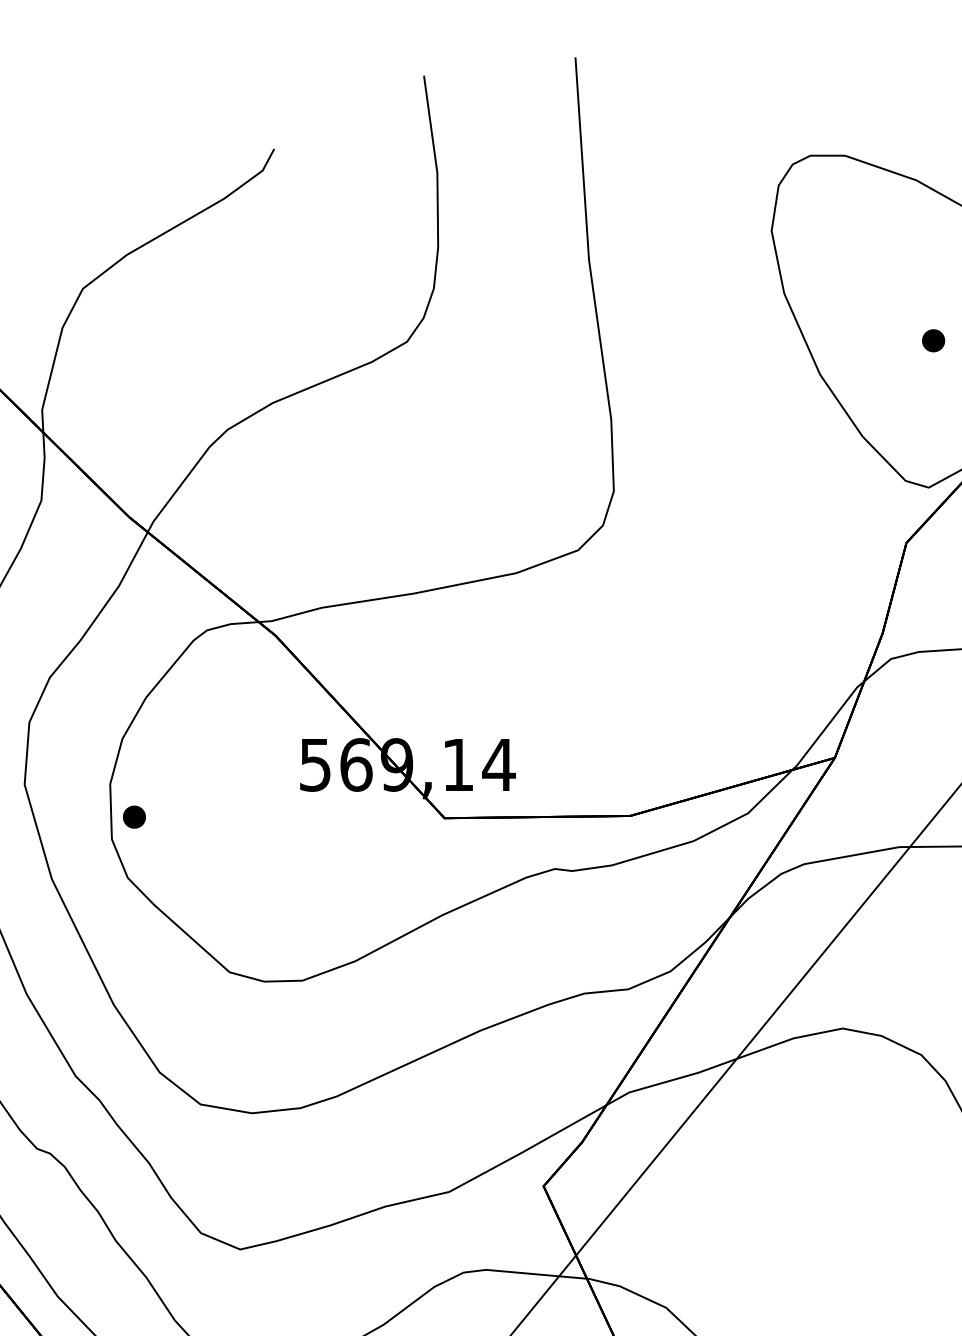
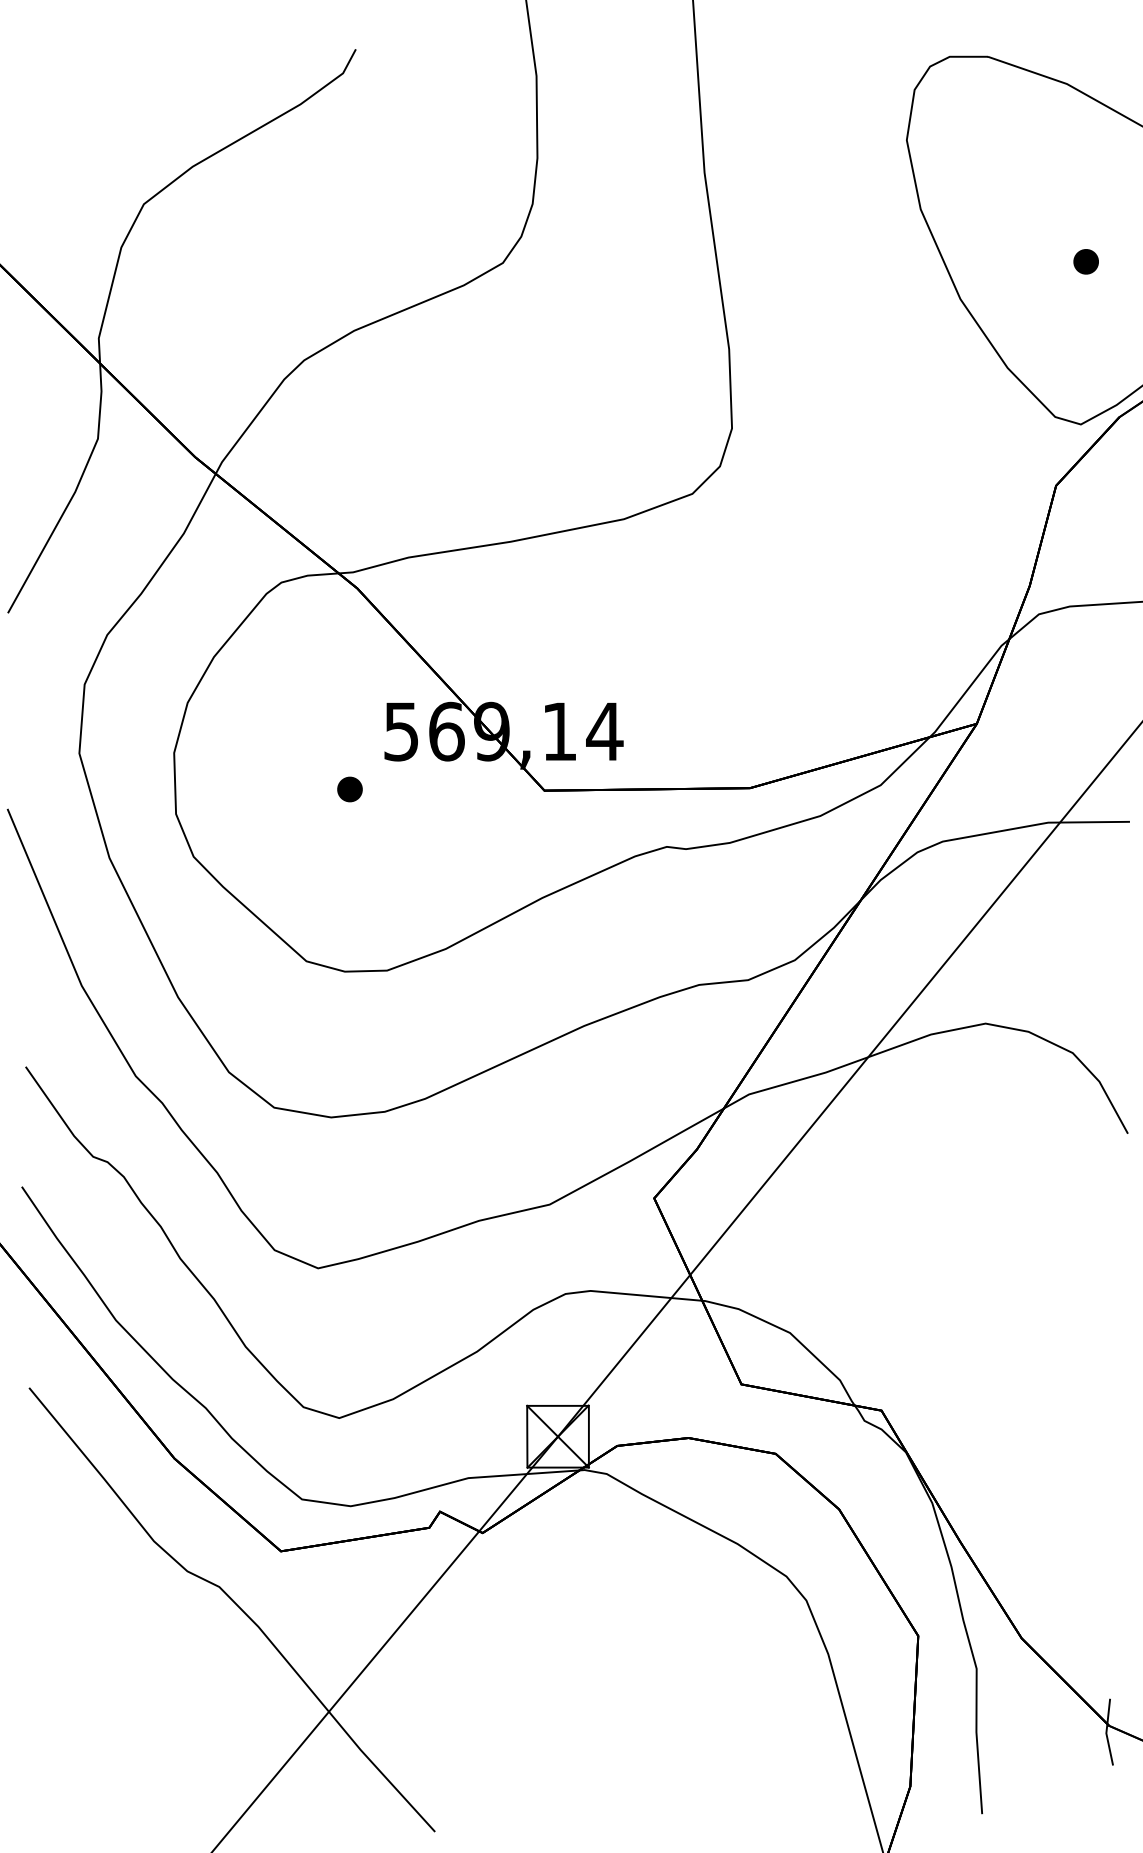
part: (133, 817) -> (349, 789), moved

